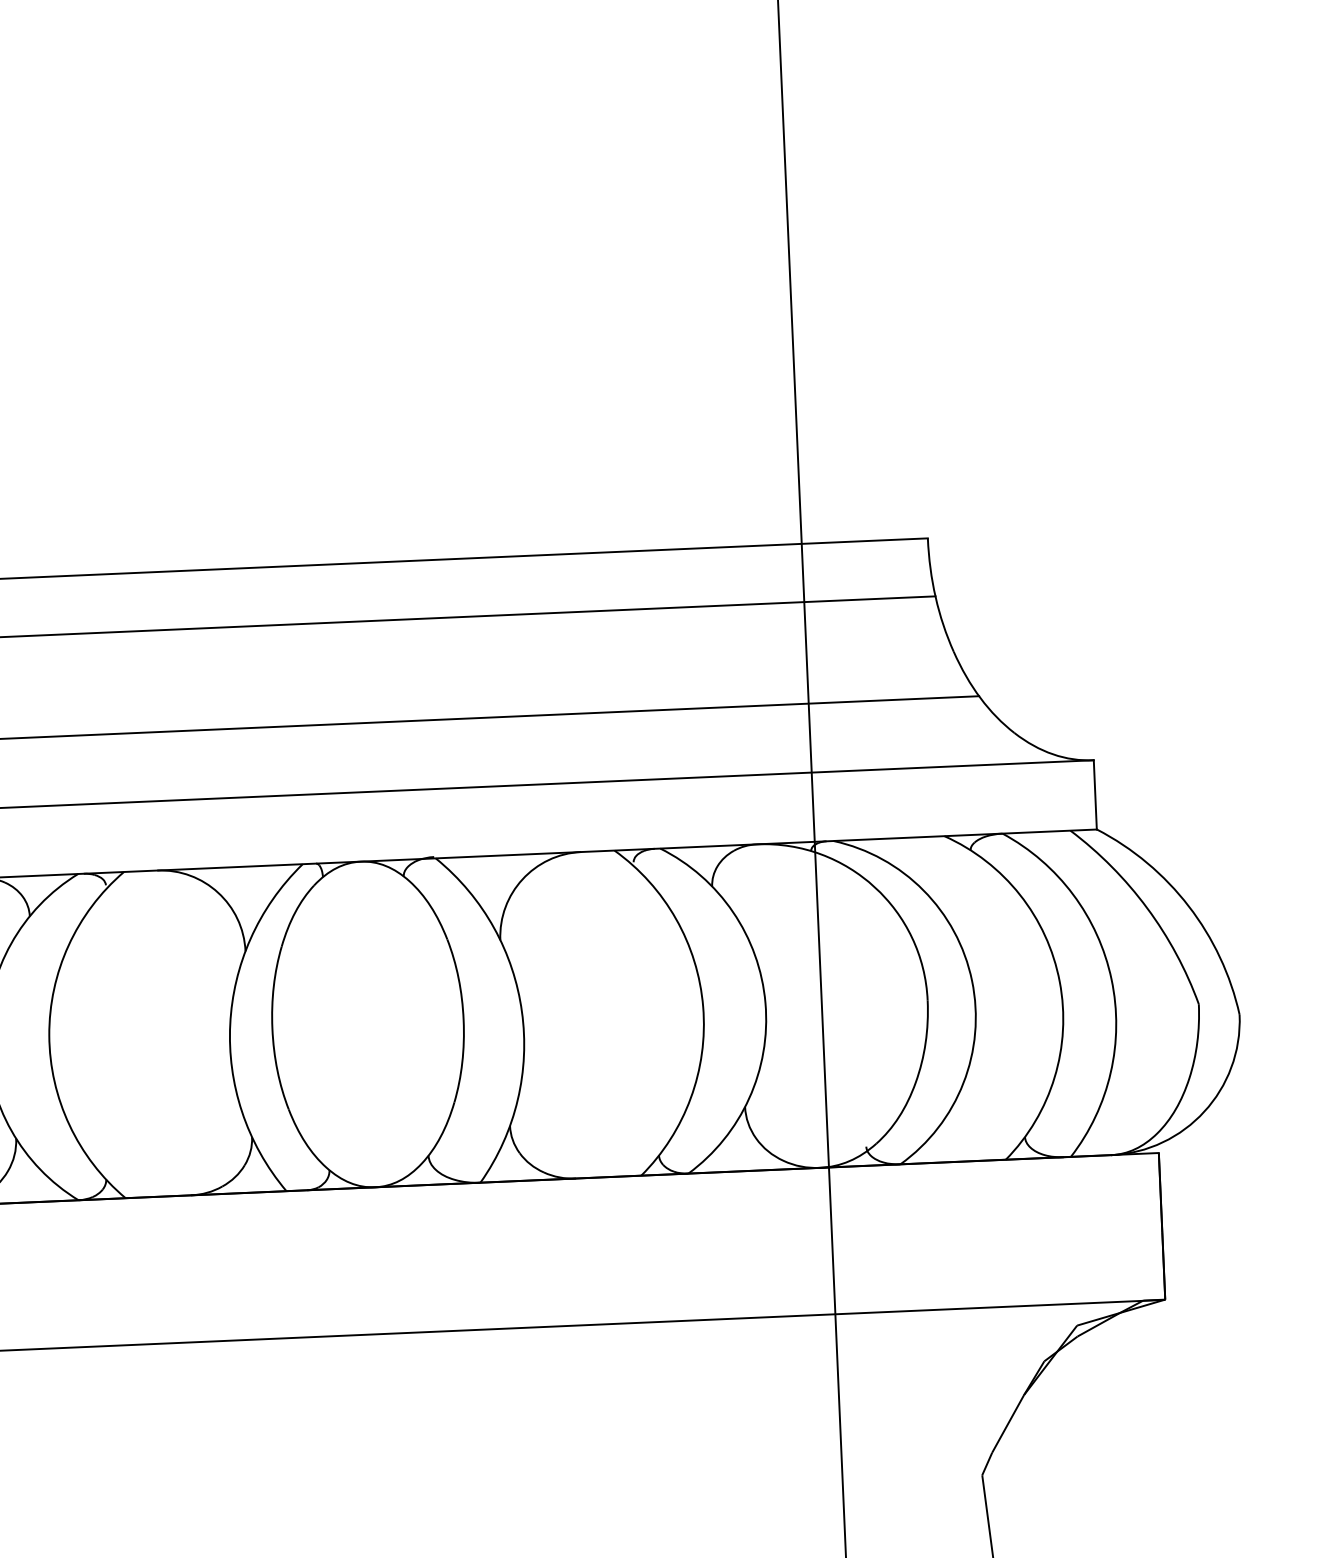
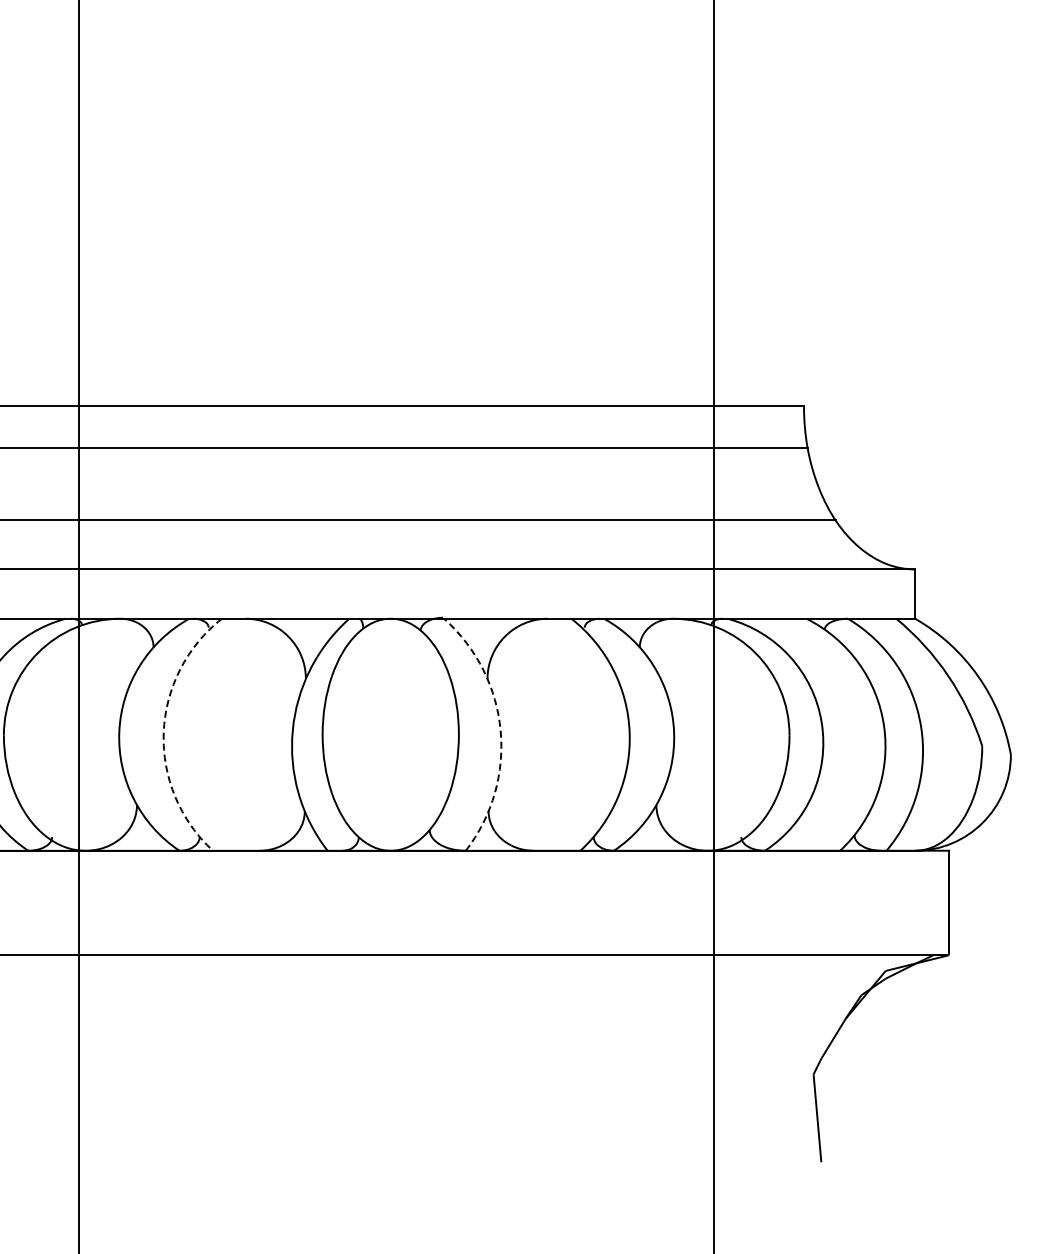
arc: (521, 1011) -> (500, 730), solid -> dashed
arc: (48, 1035) -> (163, 732), solid -> dashed

